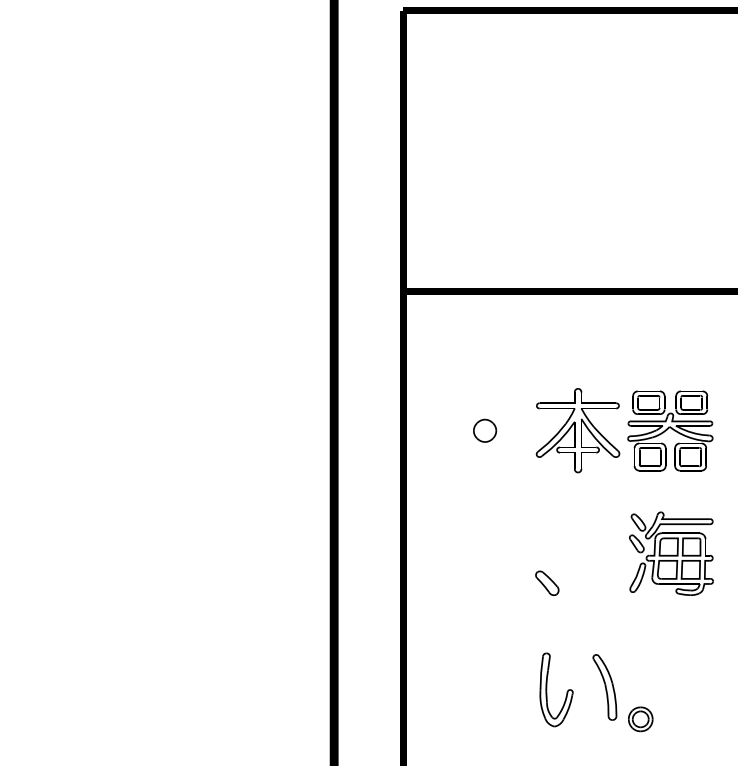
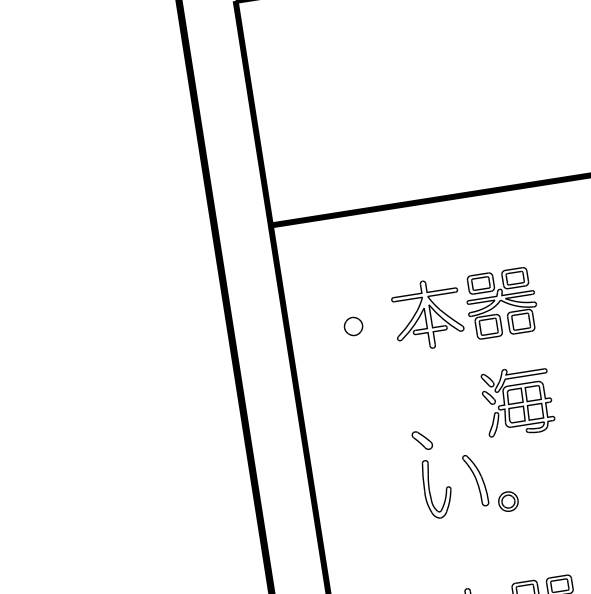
part: (605, 691) -> (476, 483), moved

